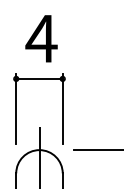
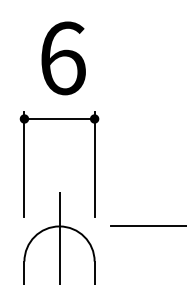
text: (41, 38) -> (62, 57), 4 -> 6

